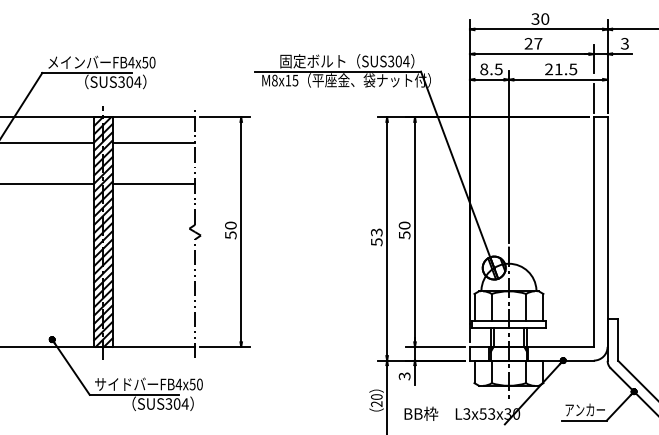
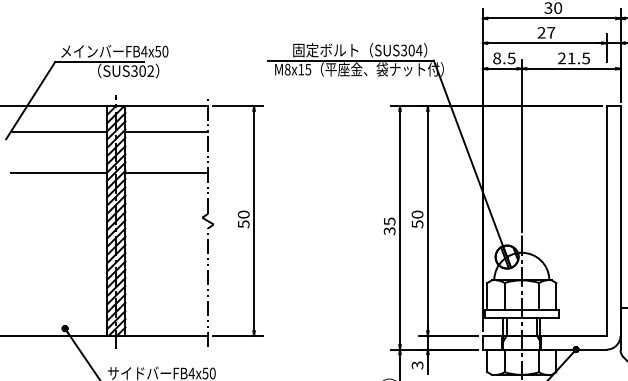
text: (137, 81) -> (150, 70), SUS304 -> SUS302
line: (593, 97) -> (606, 86), removed
text: (376, 236) -> (389, 225), 53 -> 35

